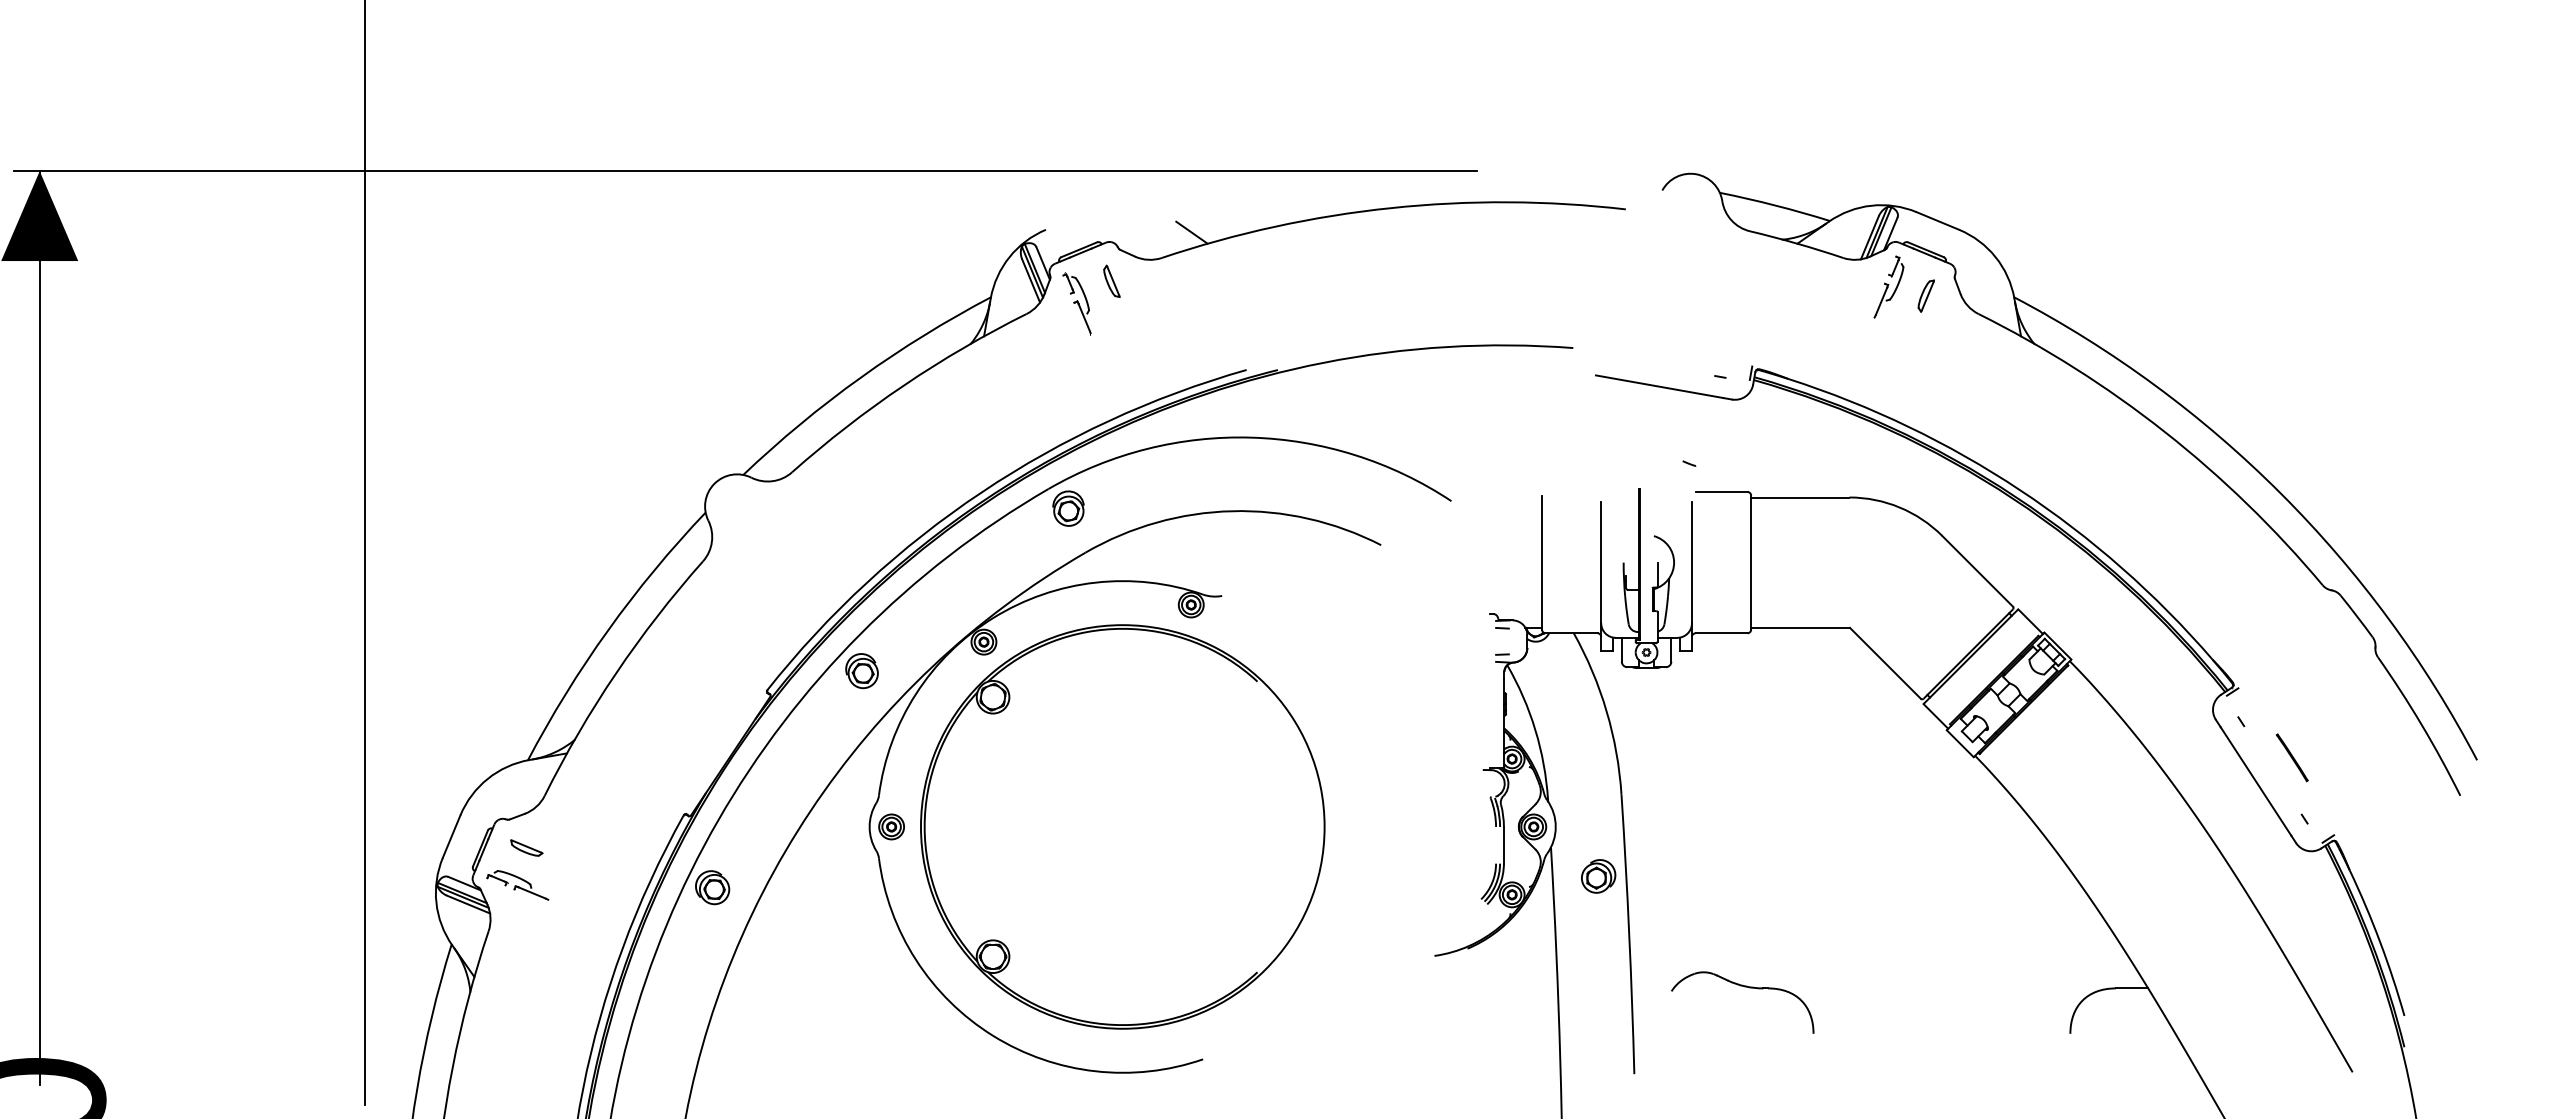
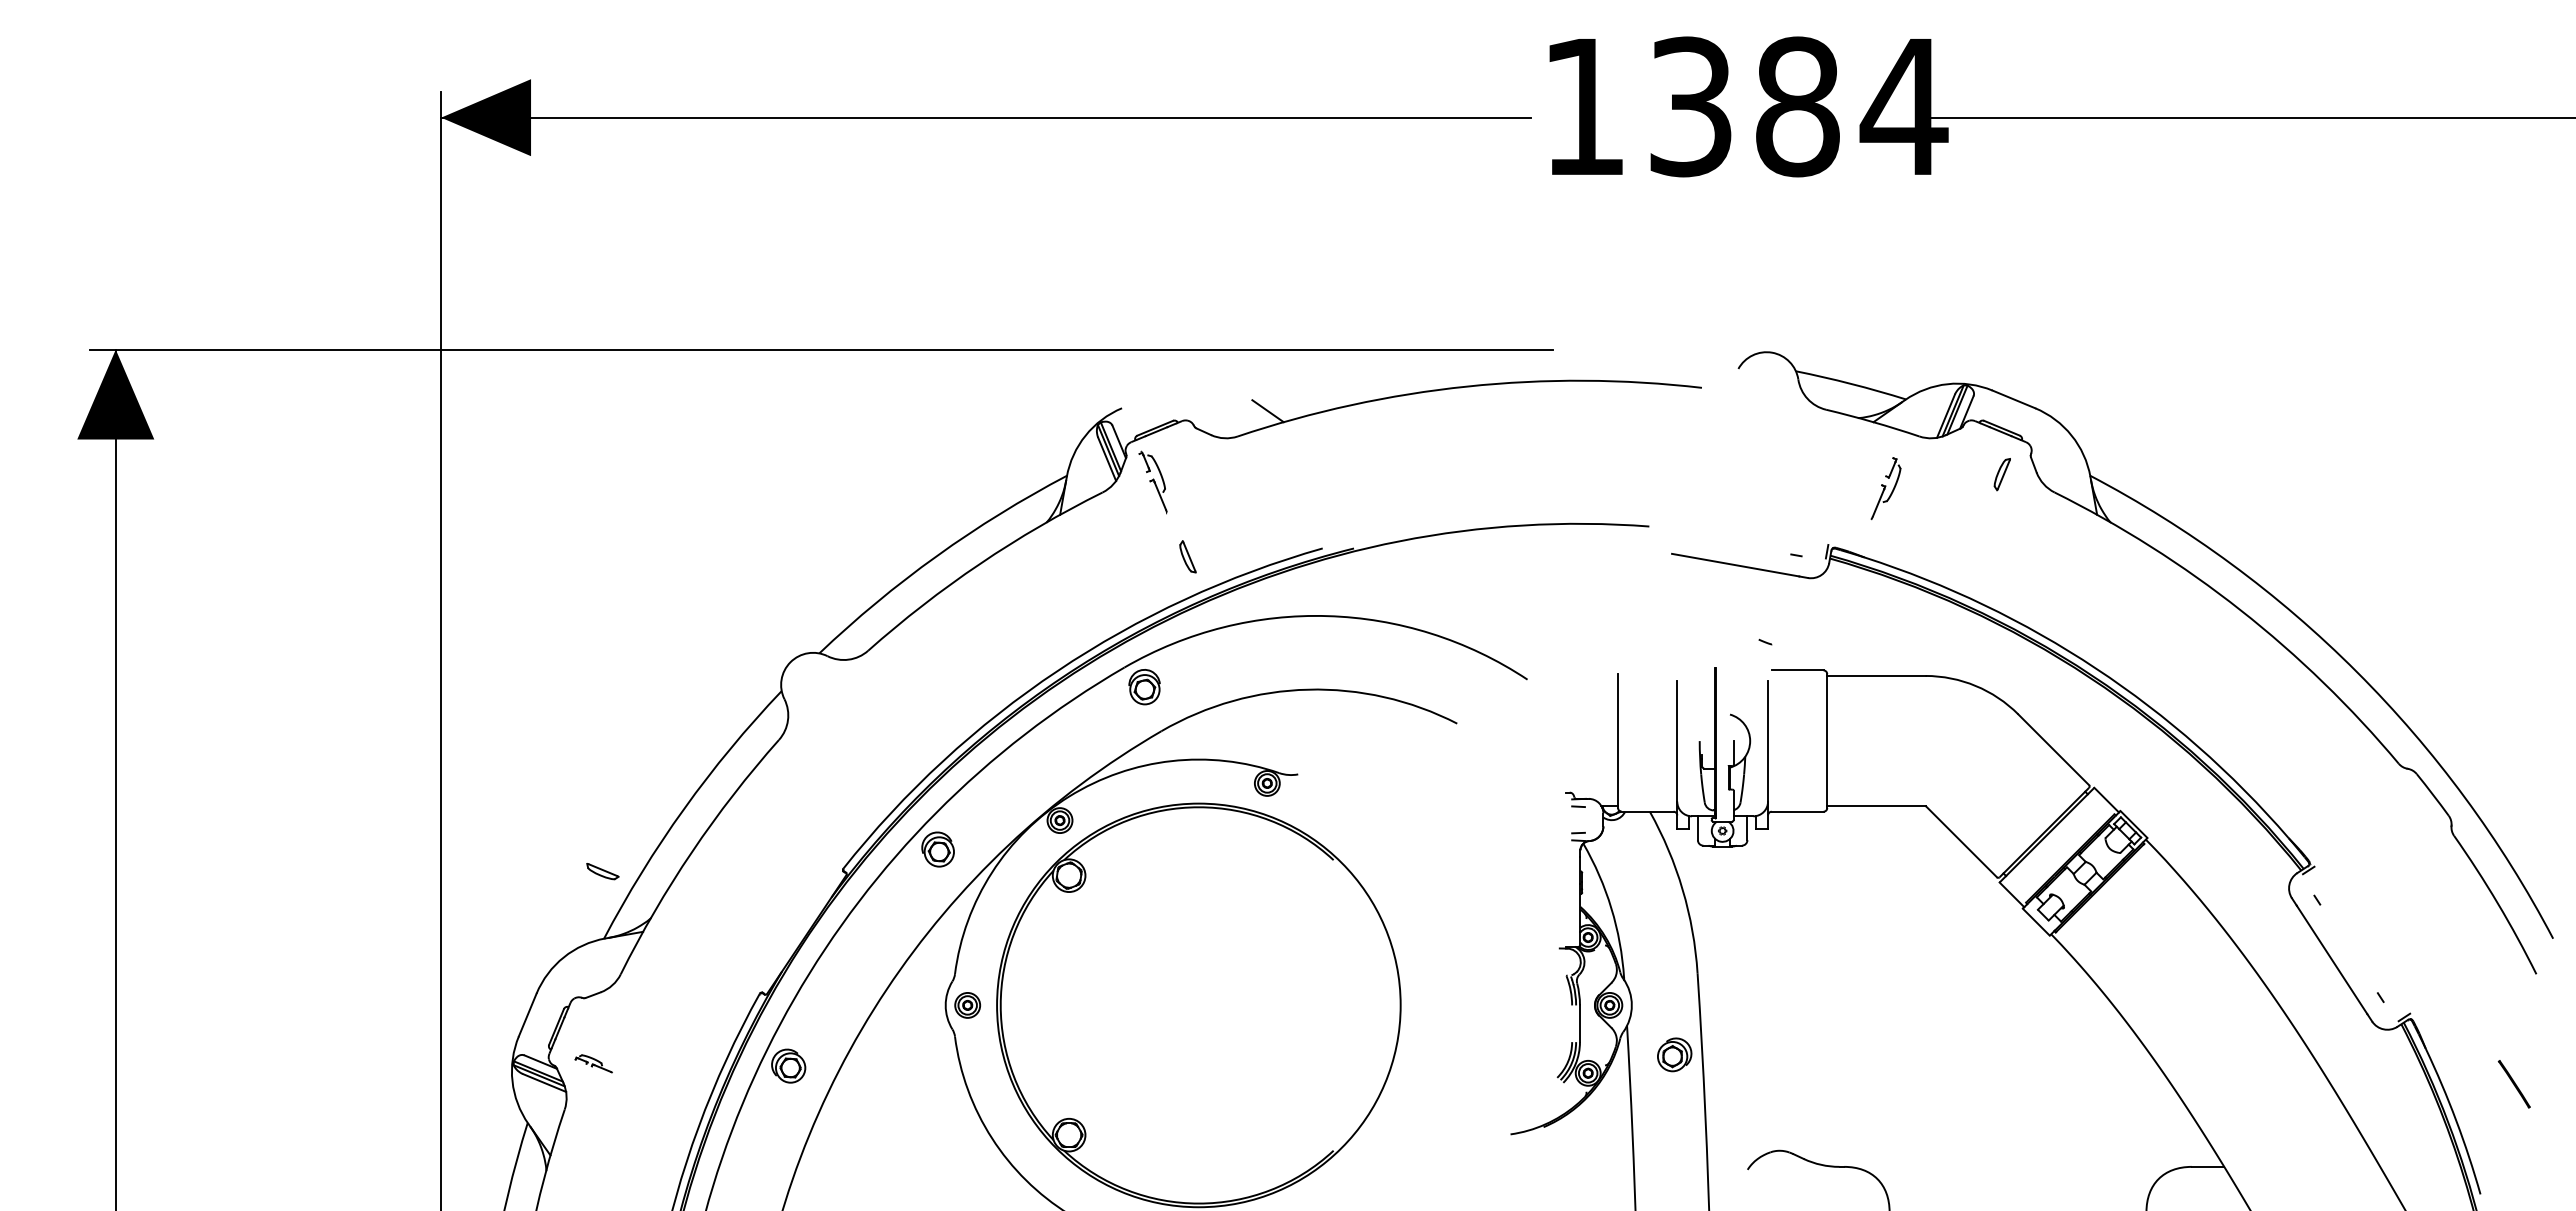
part: (1111, 281) -> (1187, 556), moved
part: (1888, 287) -> (1885, 488), moved
line: (2291, 758) -> (2513, 1084), moved
part: (526, 848) -> (602, 871), moved
part: (517, 885) -> (593, 1063), size x0.6

